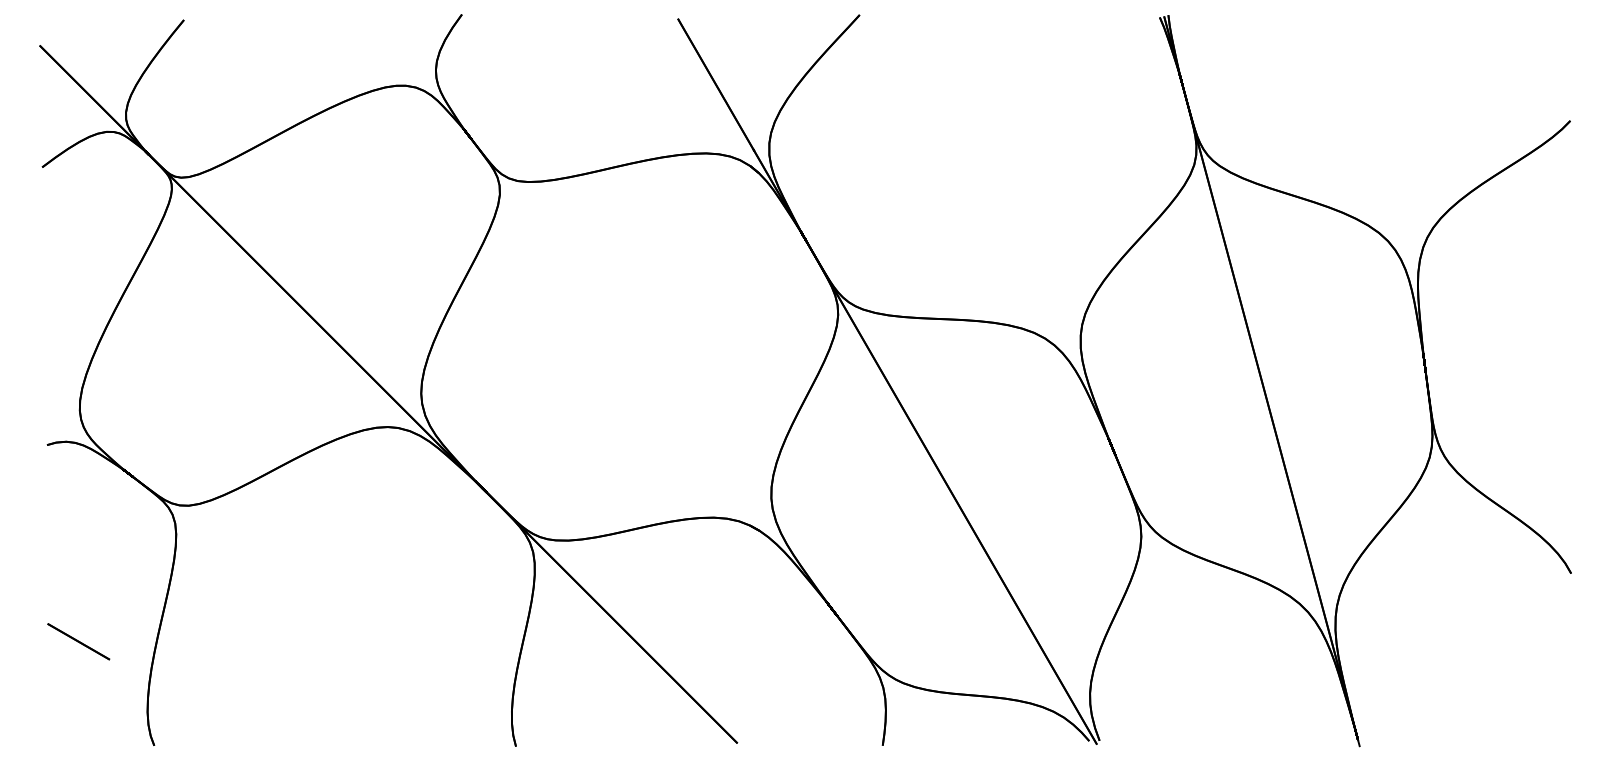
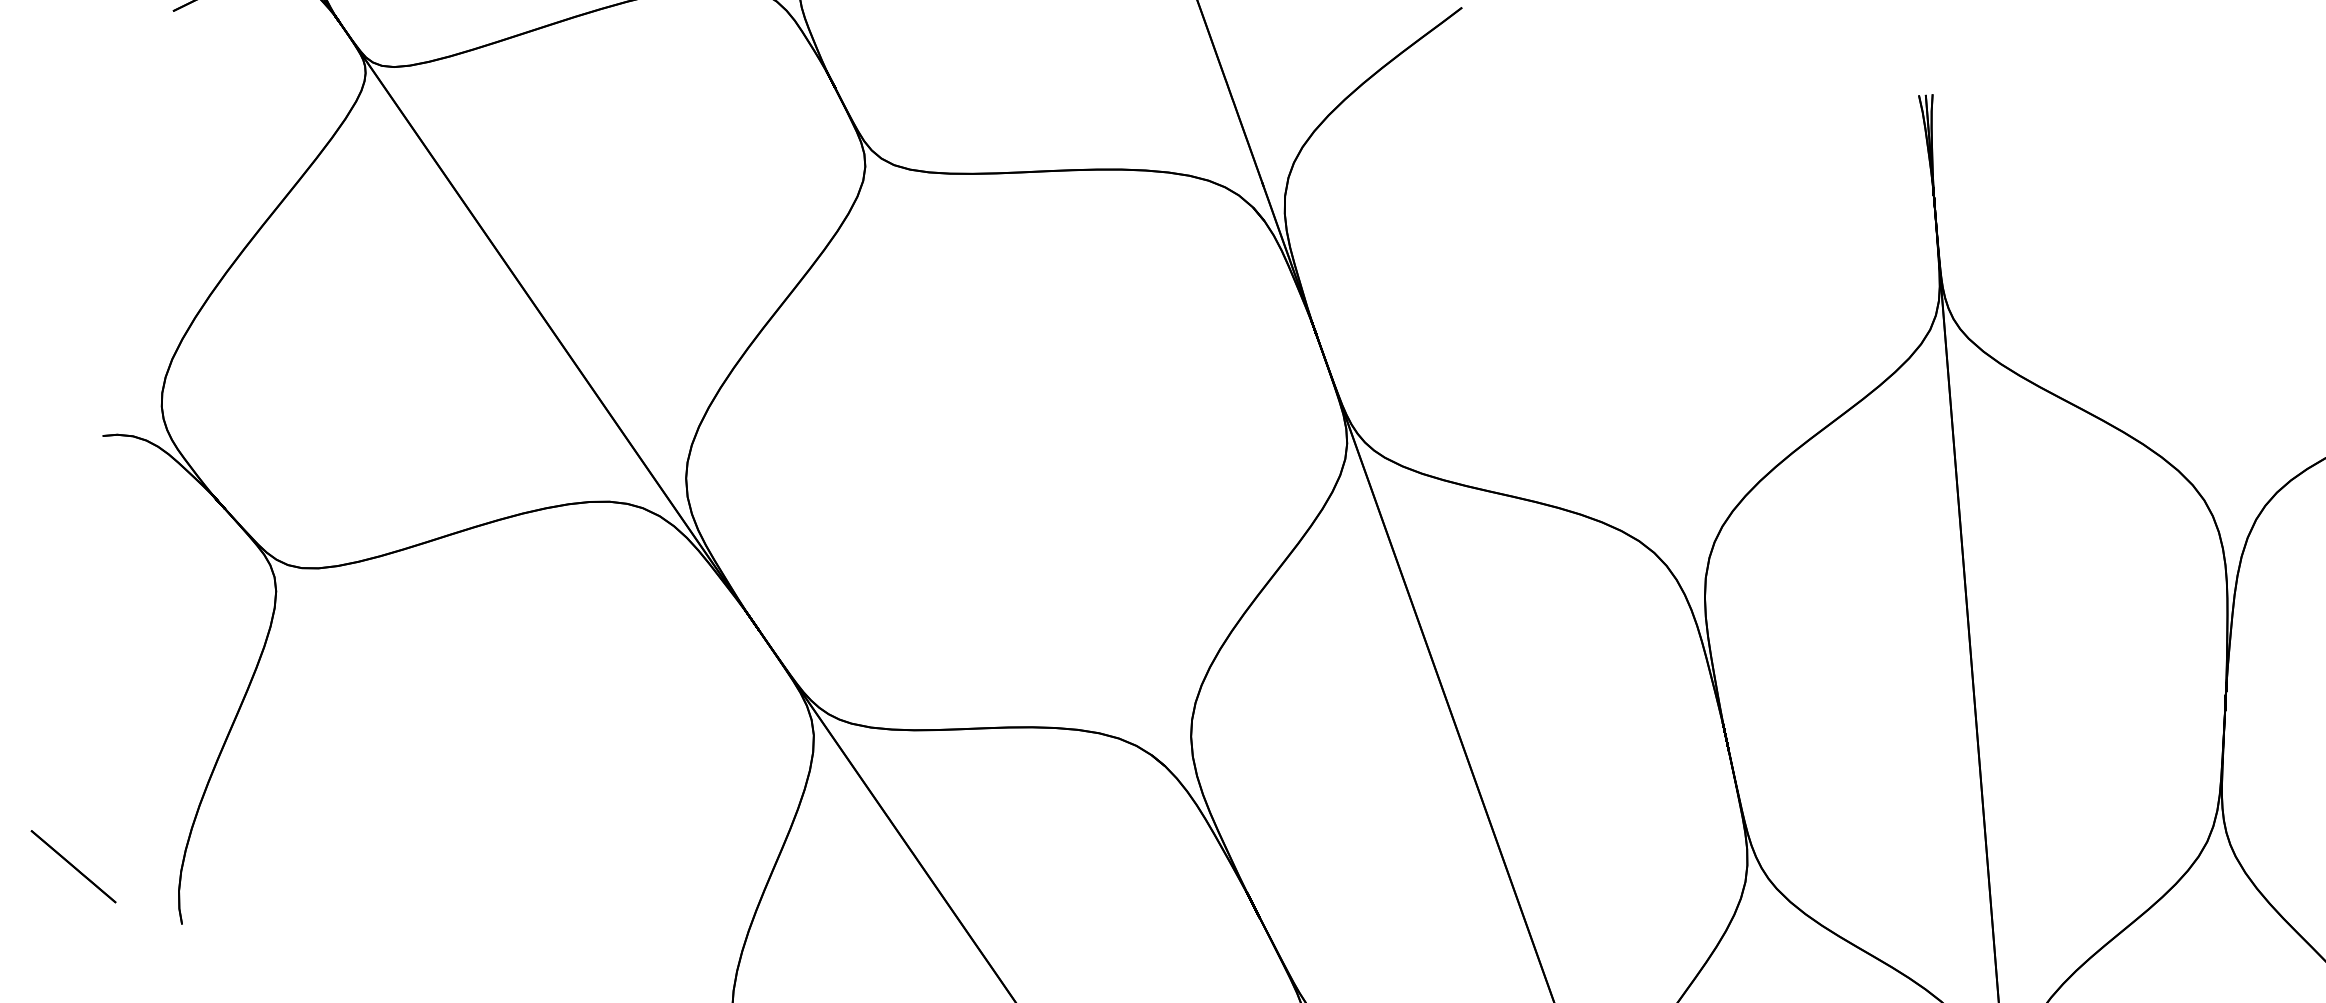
line: (78, 641) -> (73, 866), moved

